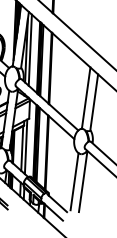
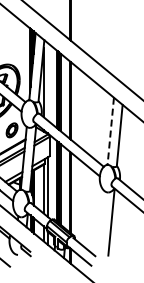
line: (30, 49) -> (47, 81), removed
line: (85, 98) -> (110, 131), solid -> dashed
line: (74, 181) -> (102, 222), removed

